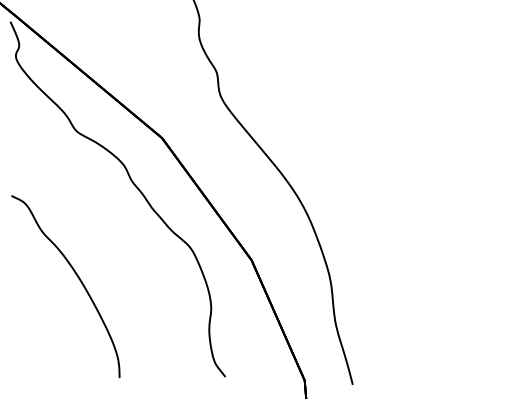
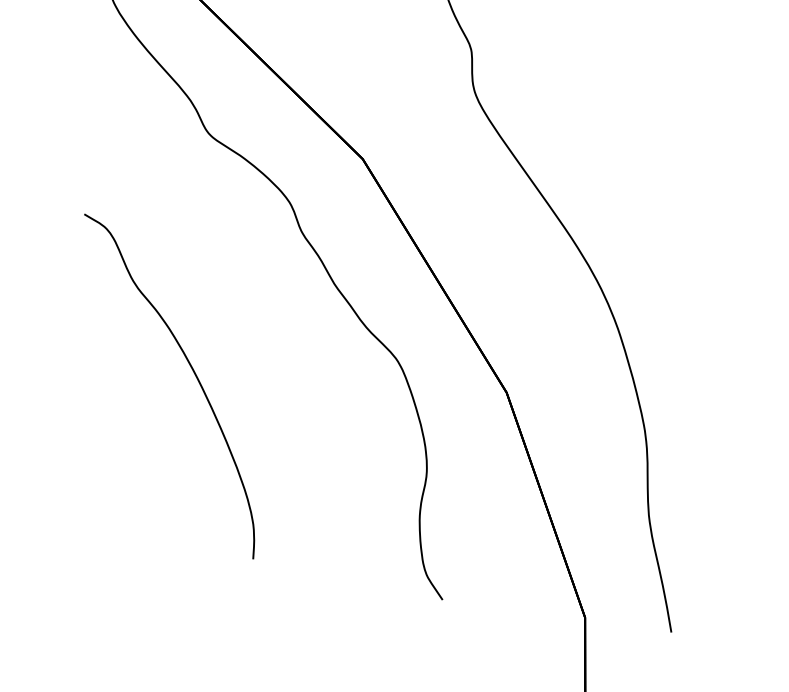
curve: (78, 279) -> (193, 375), moved

